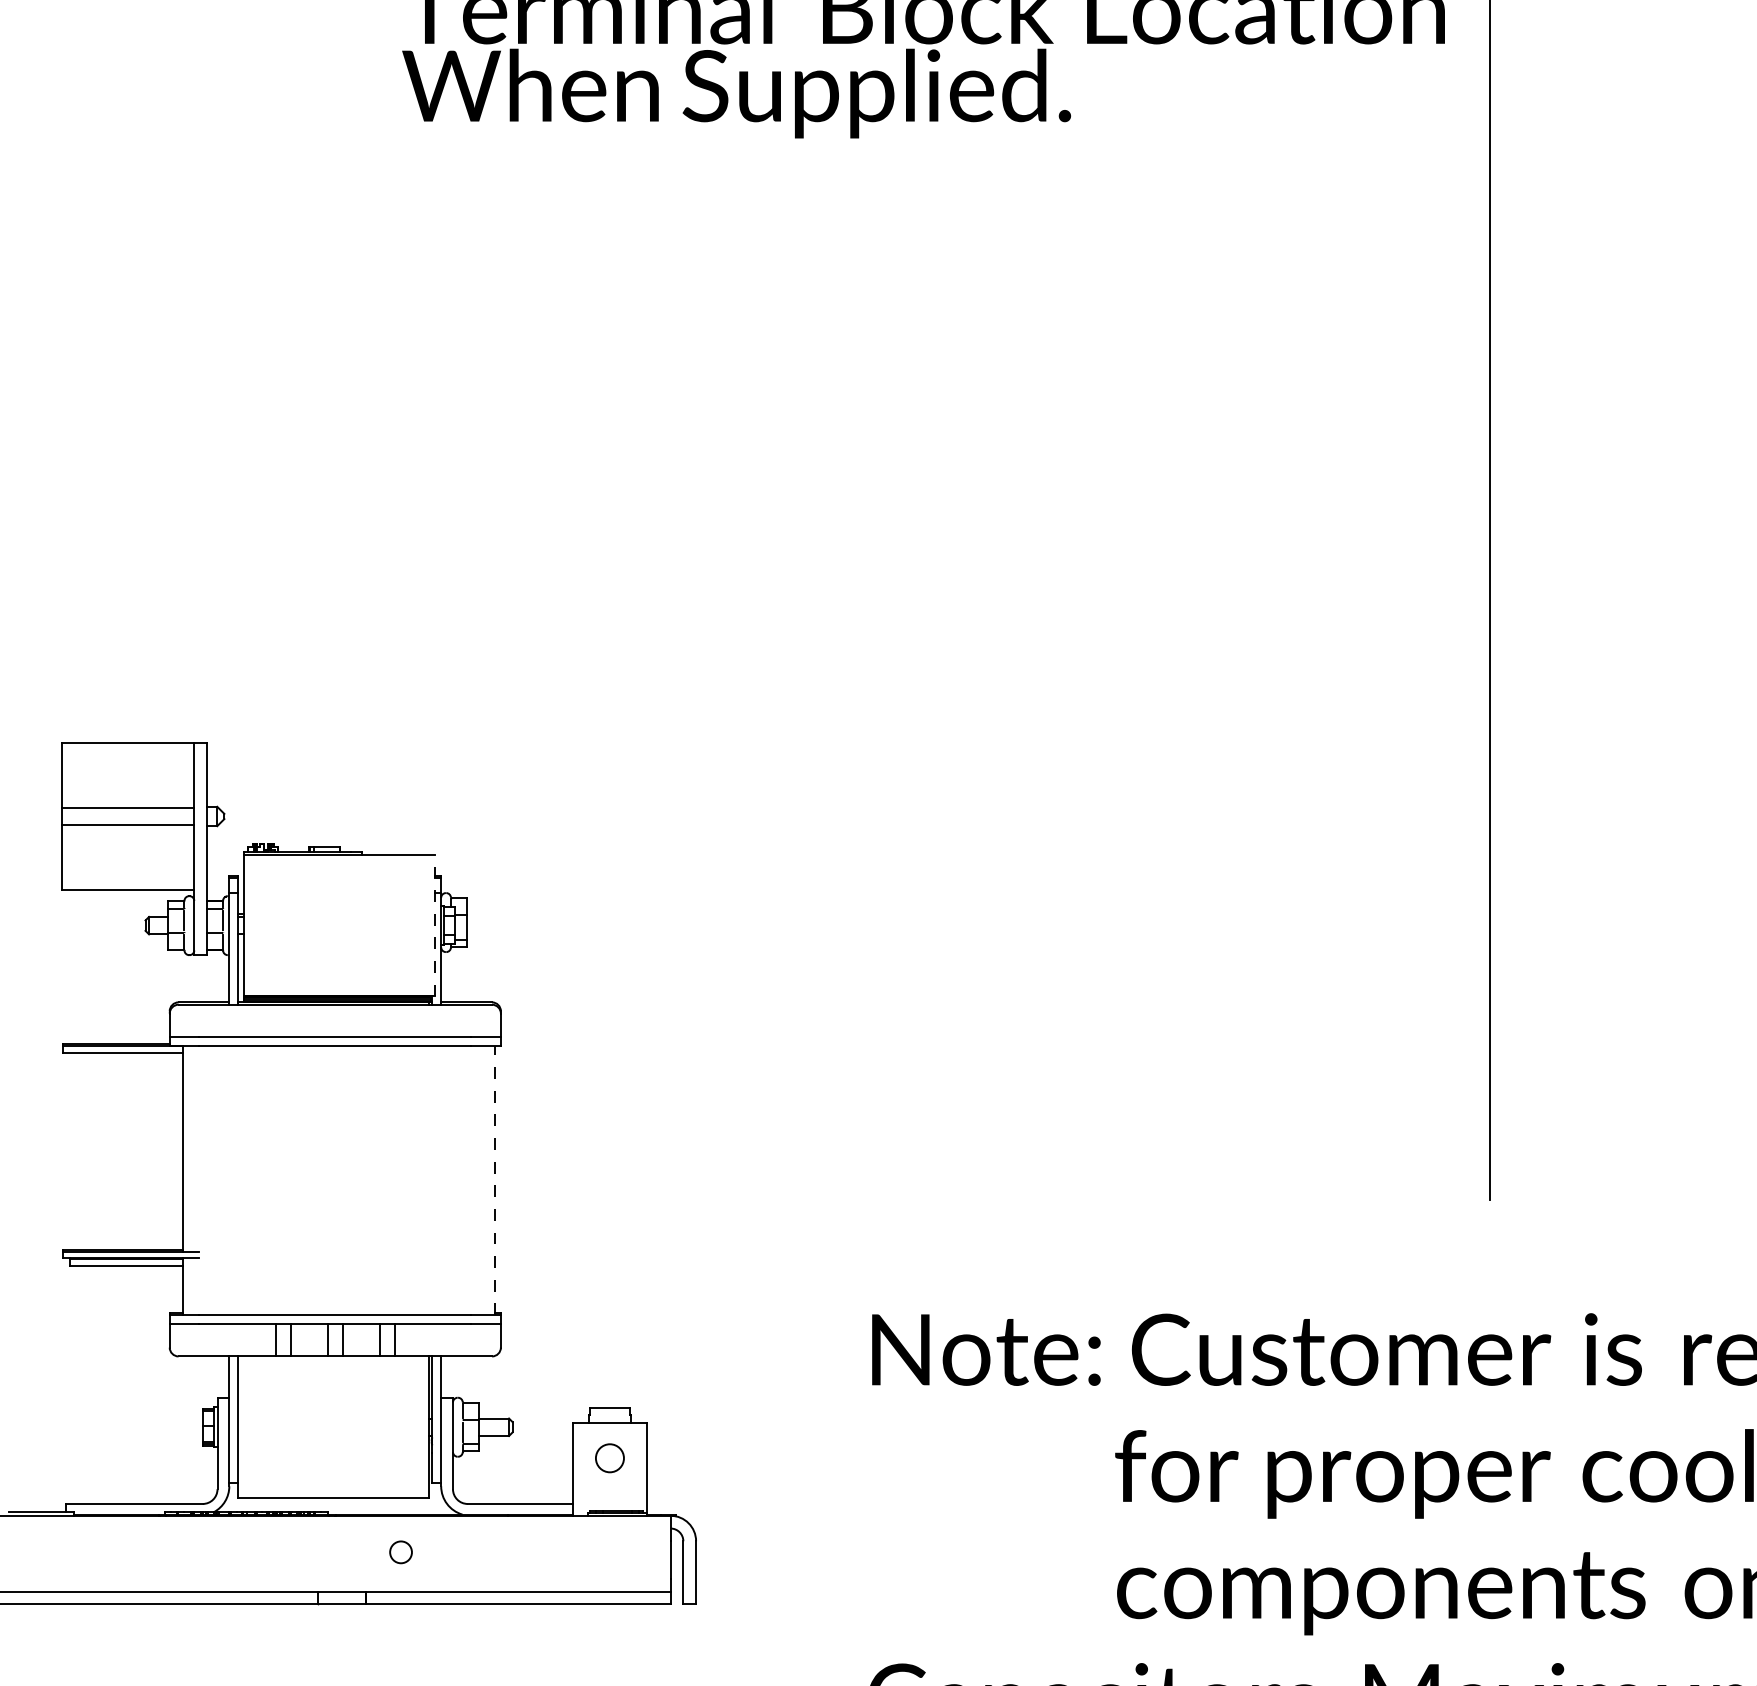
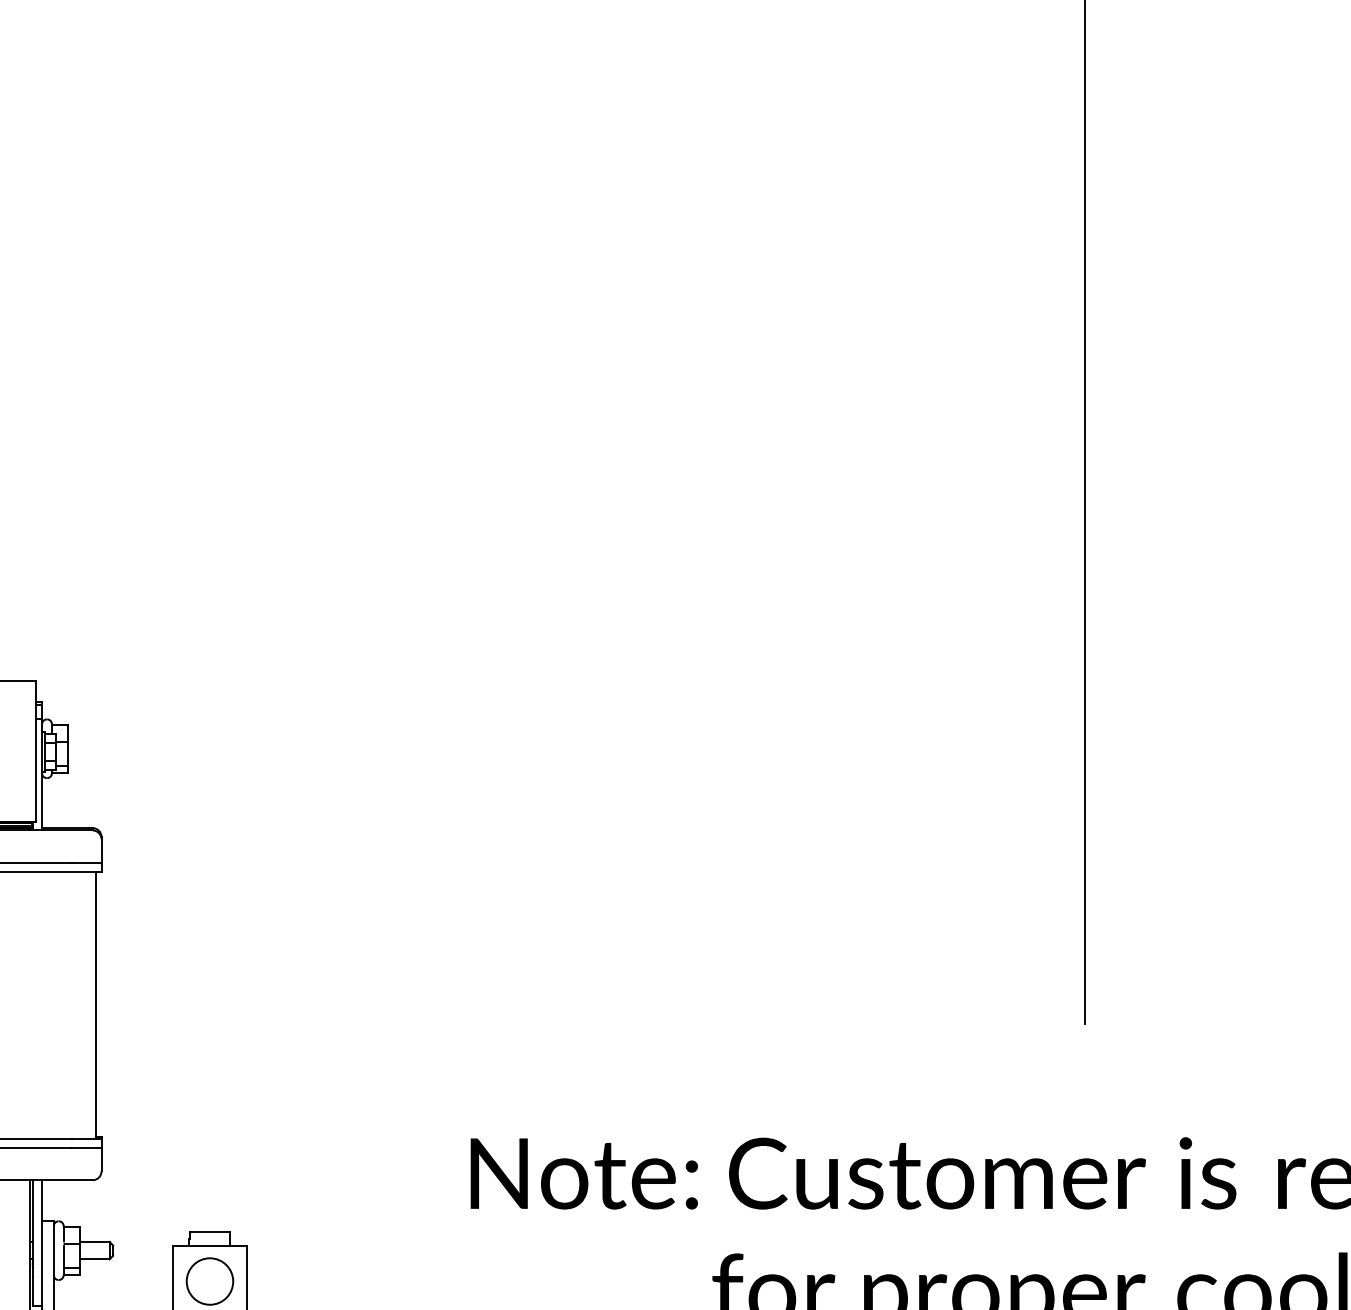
line: (434, 925) -> (35, 751), dashed -> solid
line: (495, 1180) -> (96, 1005), dashed -> solid
circle: (609, 1457) -> (209, 1280), size x1.67

